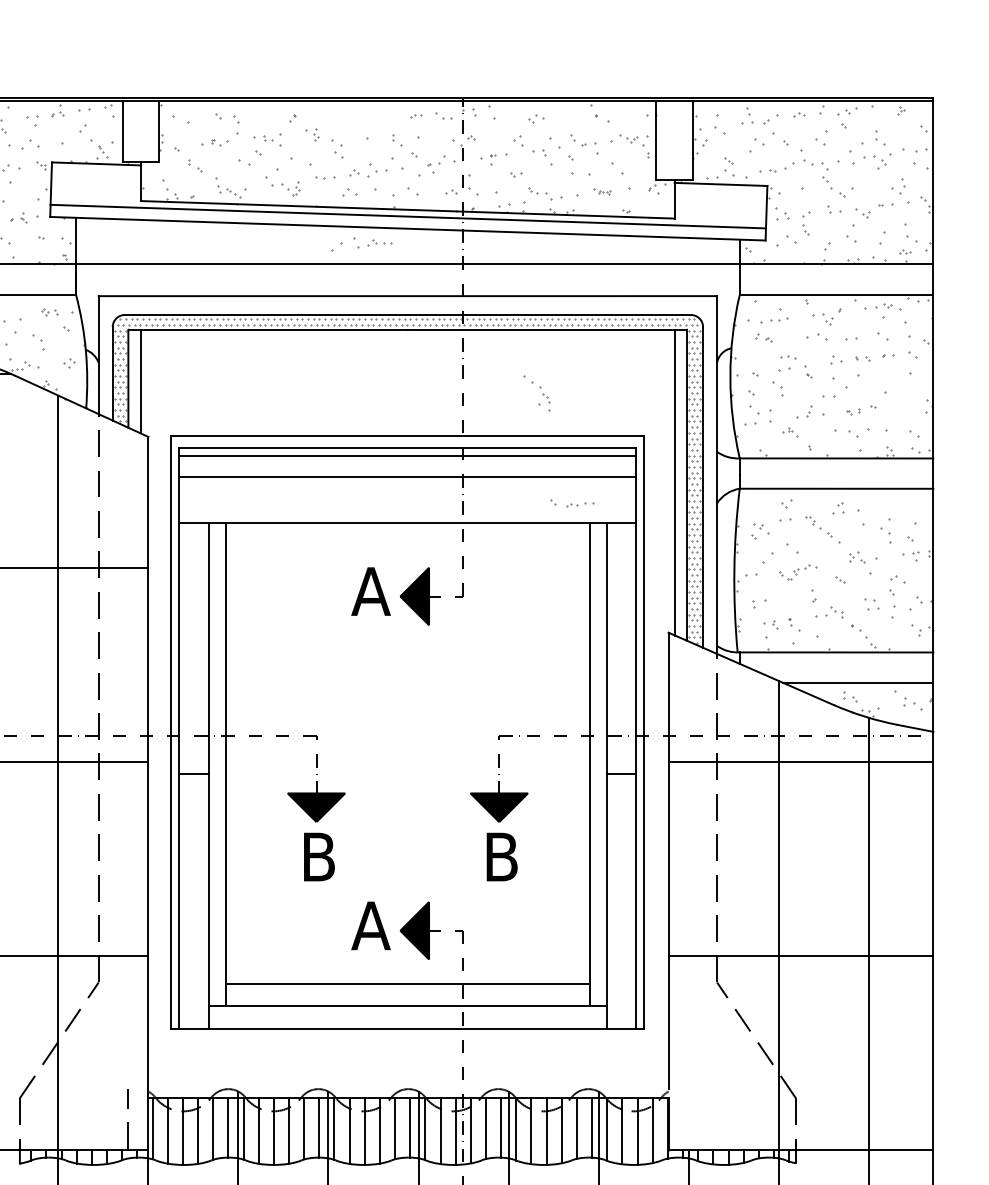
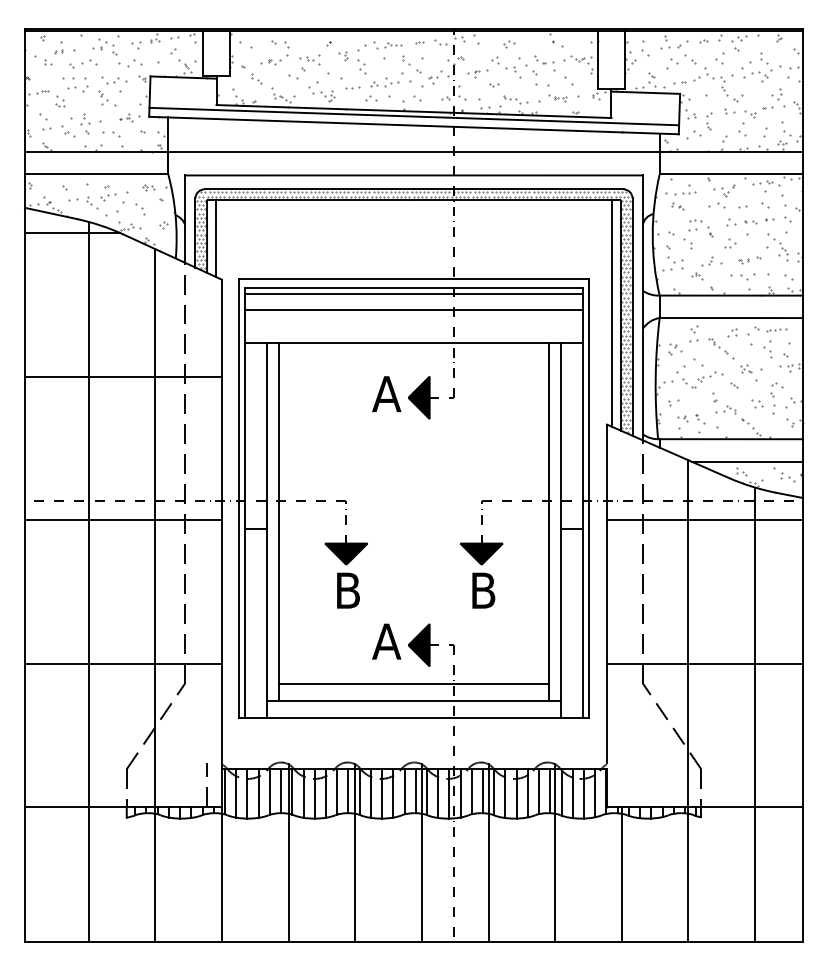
part: (601, 192) -> (557, 98), size x1.43
part: (361, 244) -> (379, 46), moved
part: (835, 388) -> (730, 243), size x0.62
part: (536, 393) -> (777, 247), moved
part: (572, 504) -> (770, 329), moved
part: (797, 571) -> (702, 379), size x1.43

